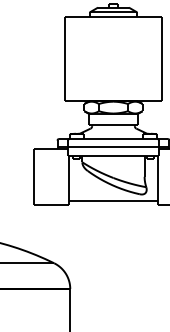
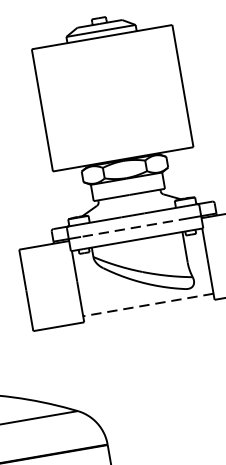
line: (113, 147) -> (135, 227), solid -> dashed
line: (113, 200) -> (148, 304), solid -> dashed

